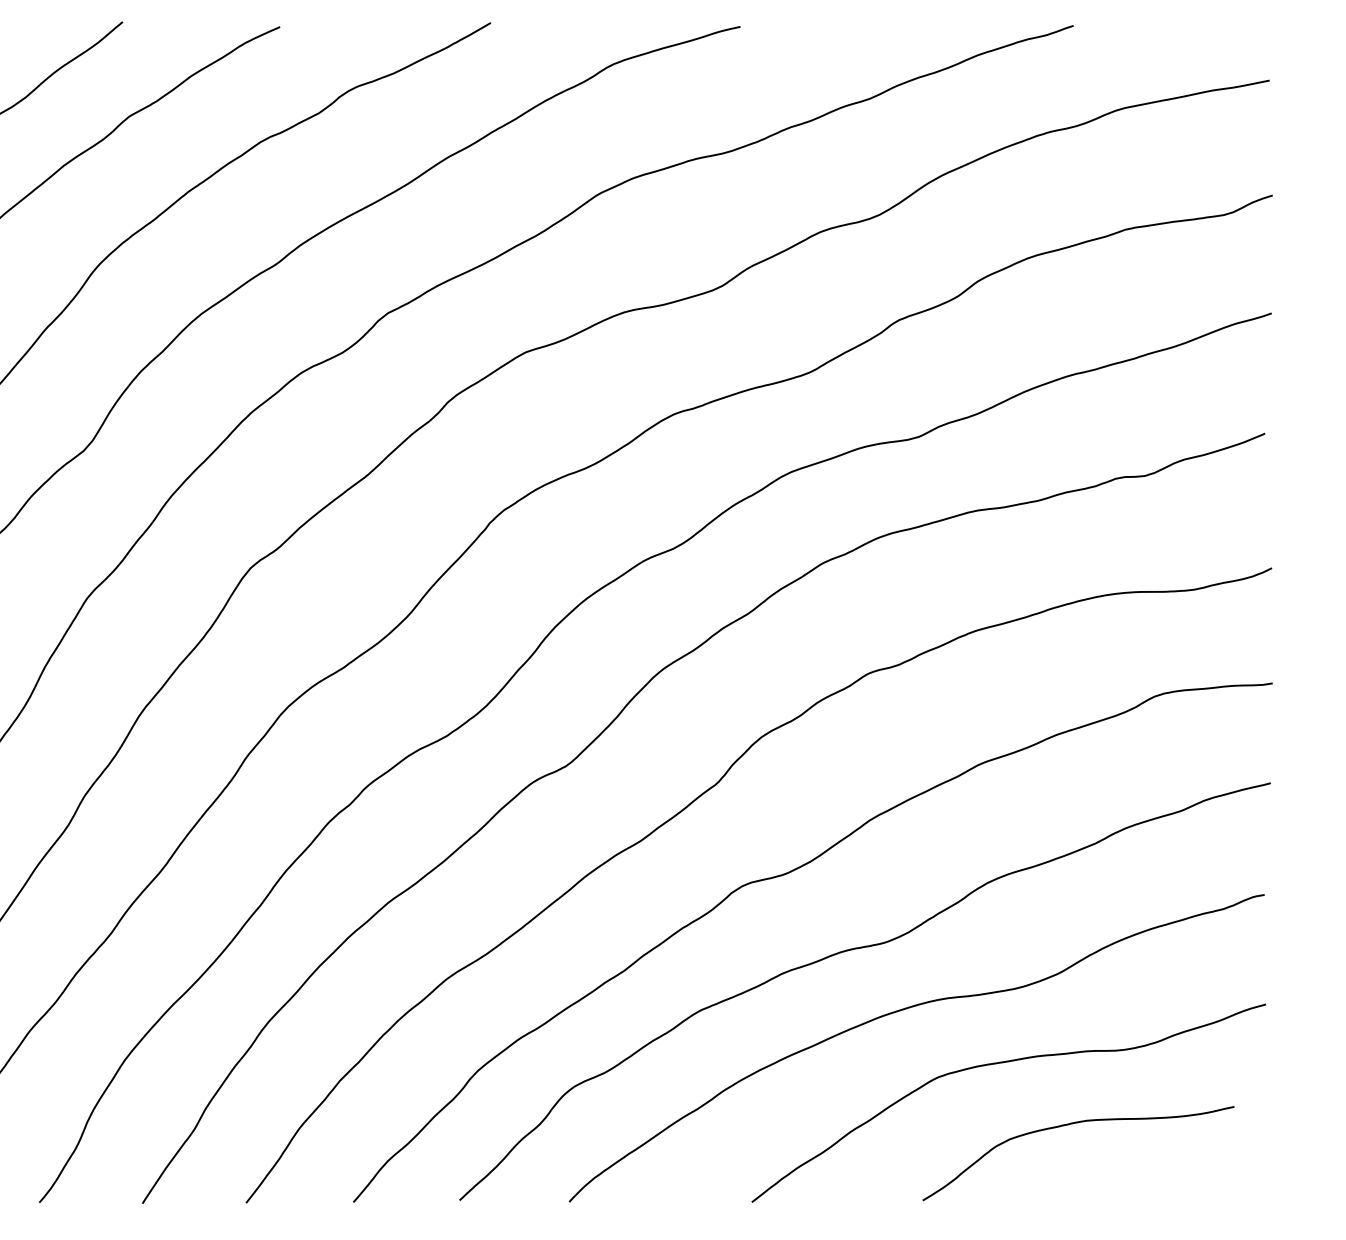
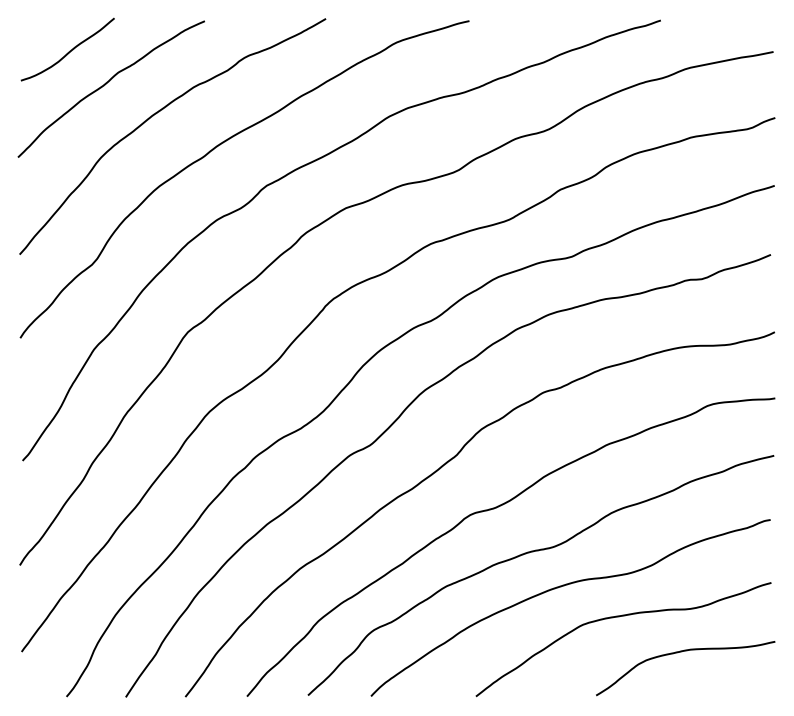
curve: (1071, 1125) -> (681, 652), moved

